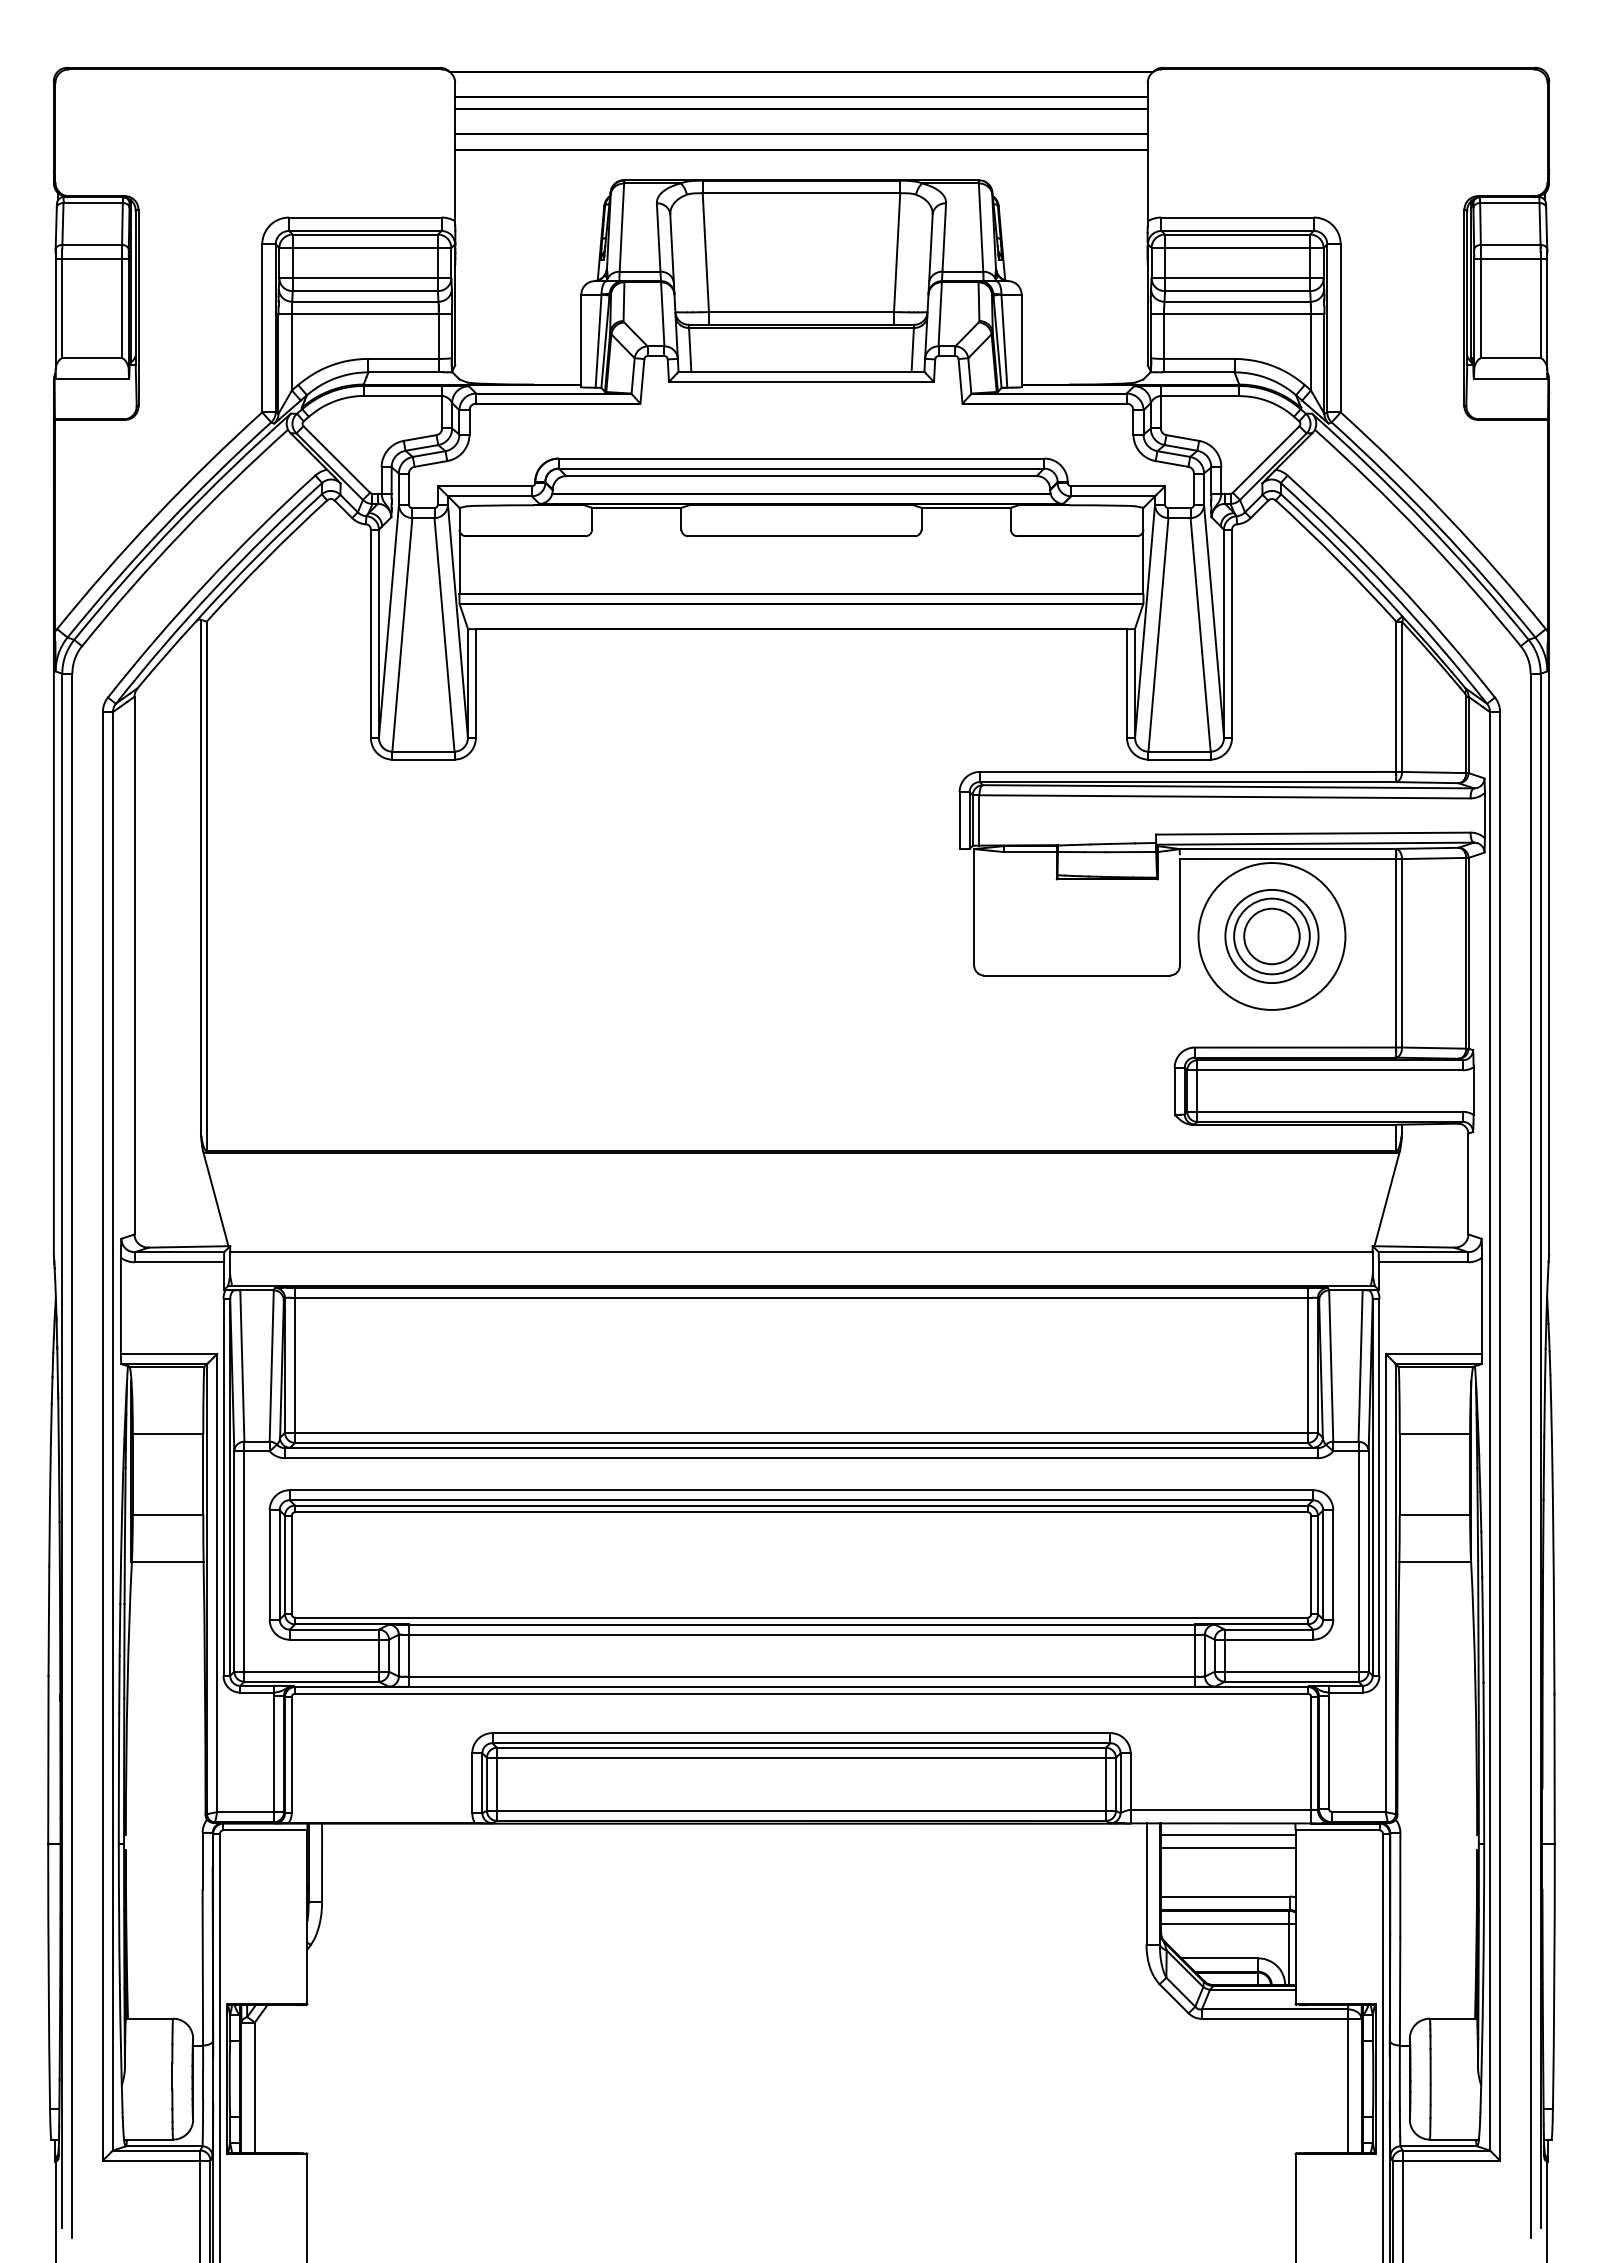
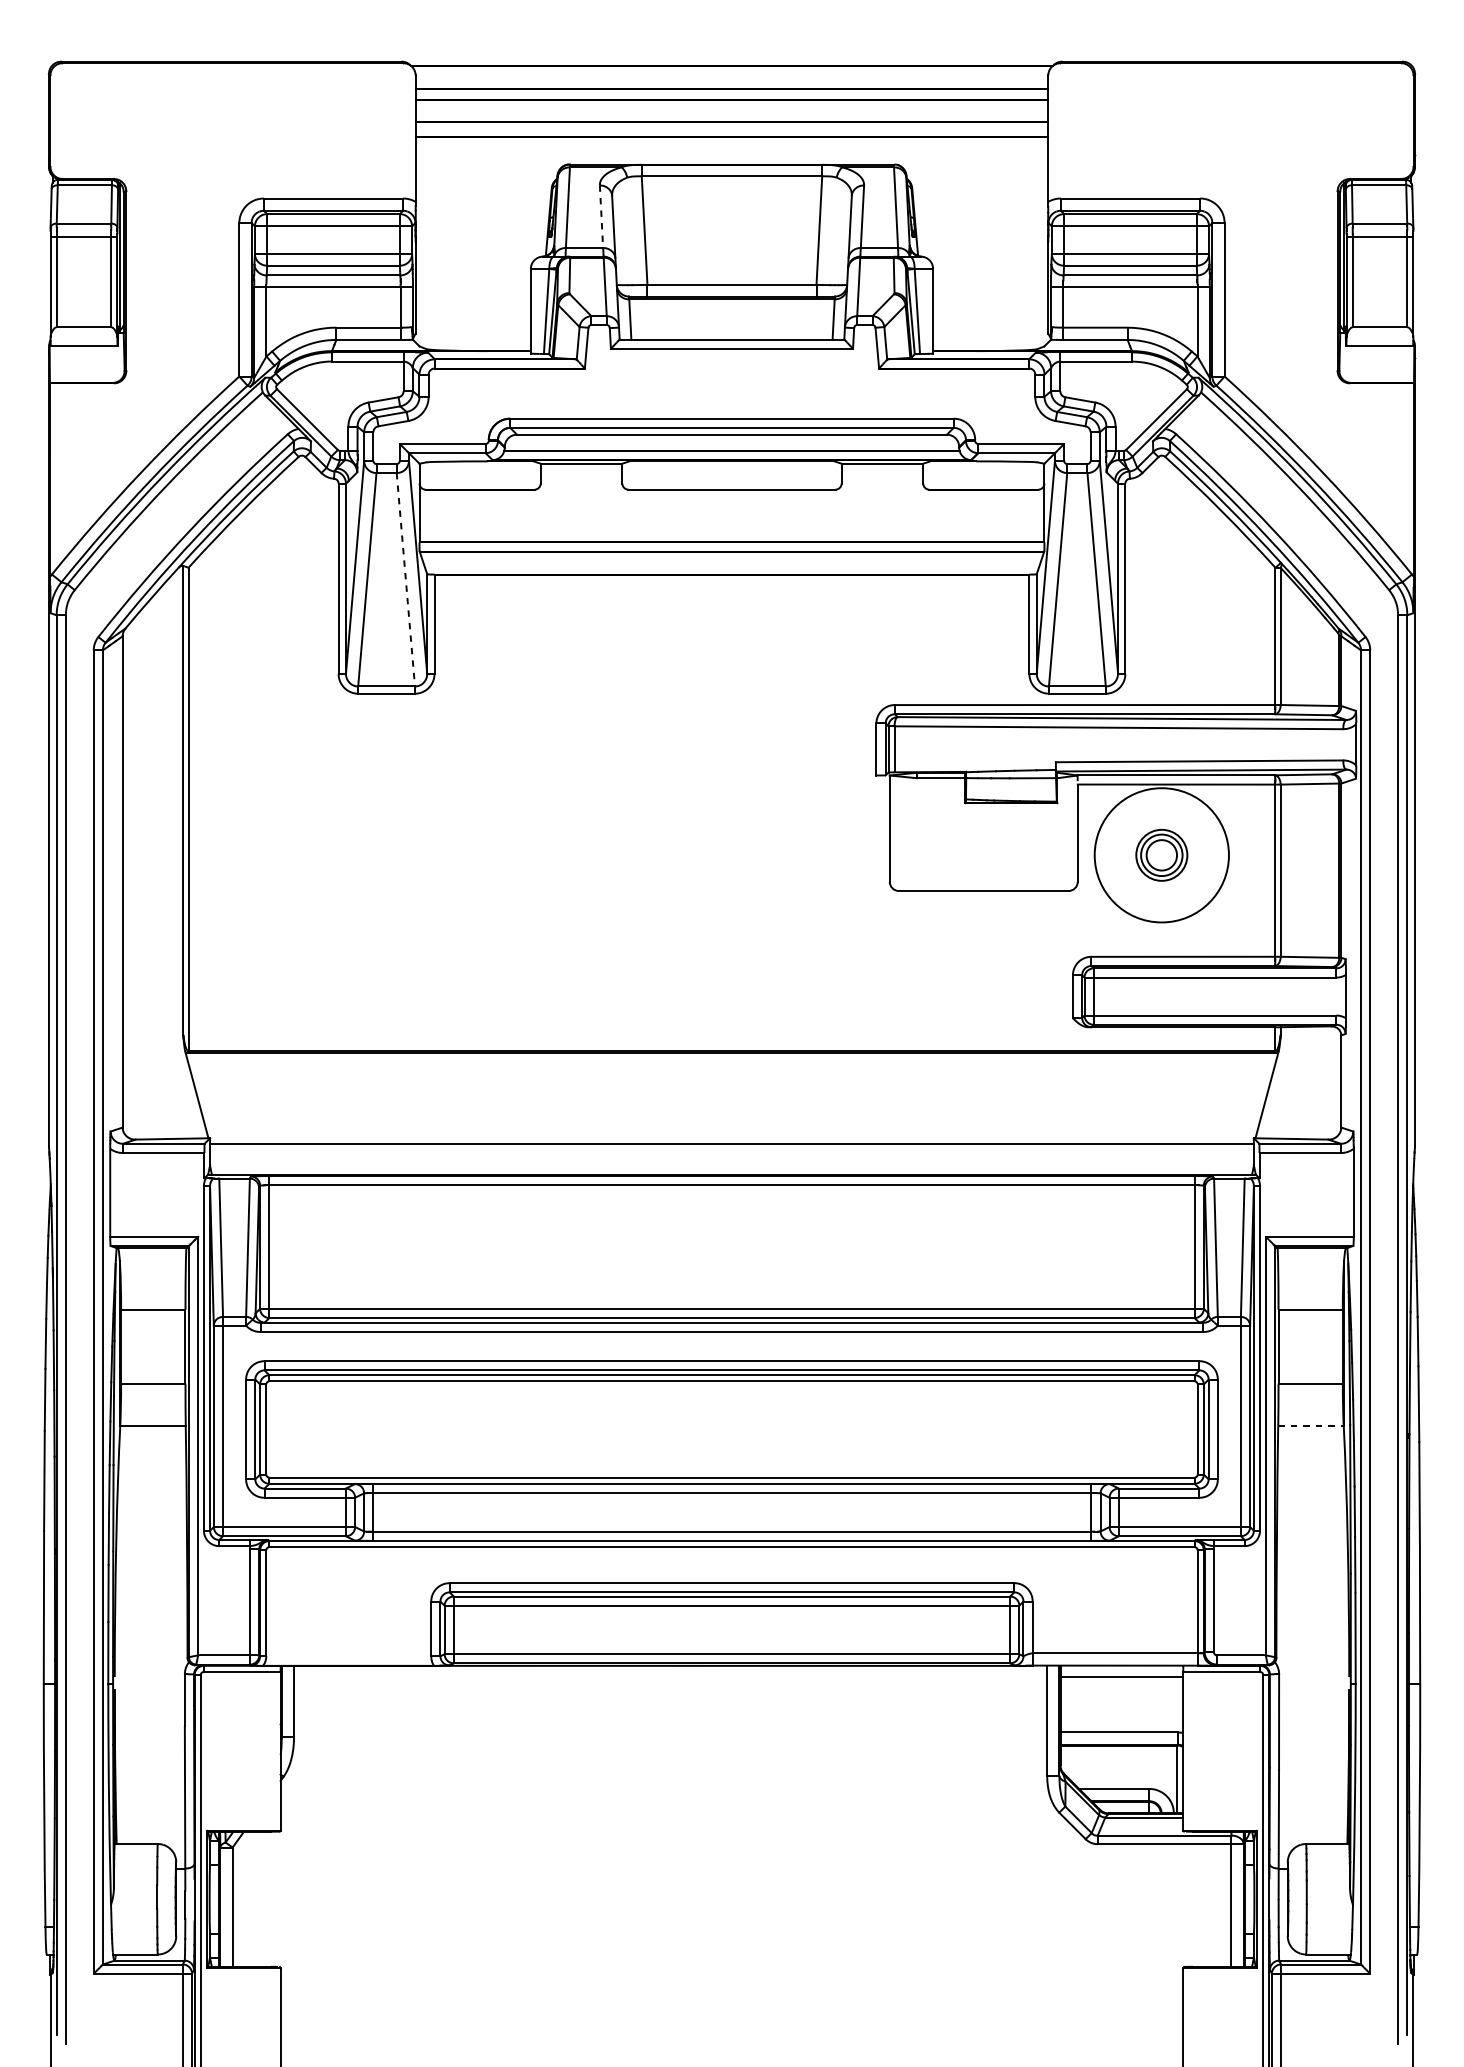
line: (658, 237) -> (601, 216), solid -> dashed
line: (444, 635) -> (405, 580), solid -> dashed
part: (1271, 936) -> (1161, 855), size x0.6
line: (1435, 1561) -> (1311, 1426), solid -> dashed
line: (1228, 1847) -> (1122, 1687), removed
line: (1228, 1924) -> (1122, 1757), removed

